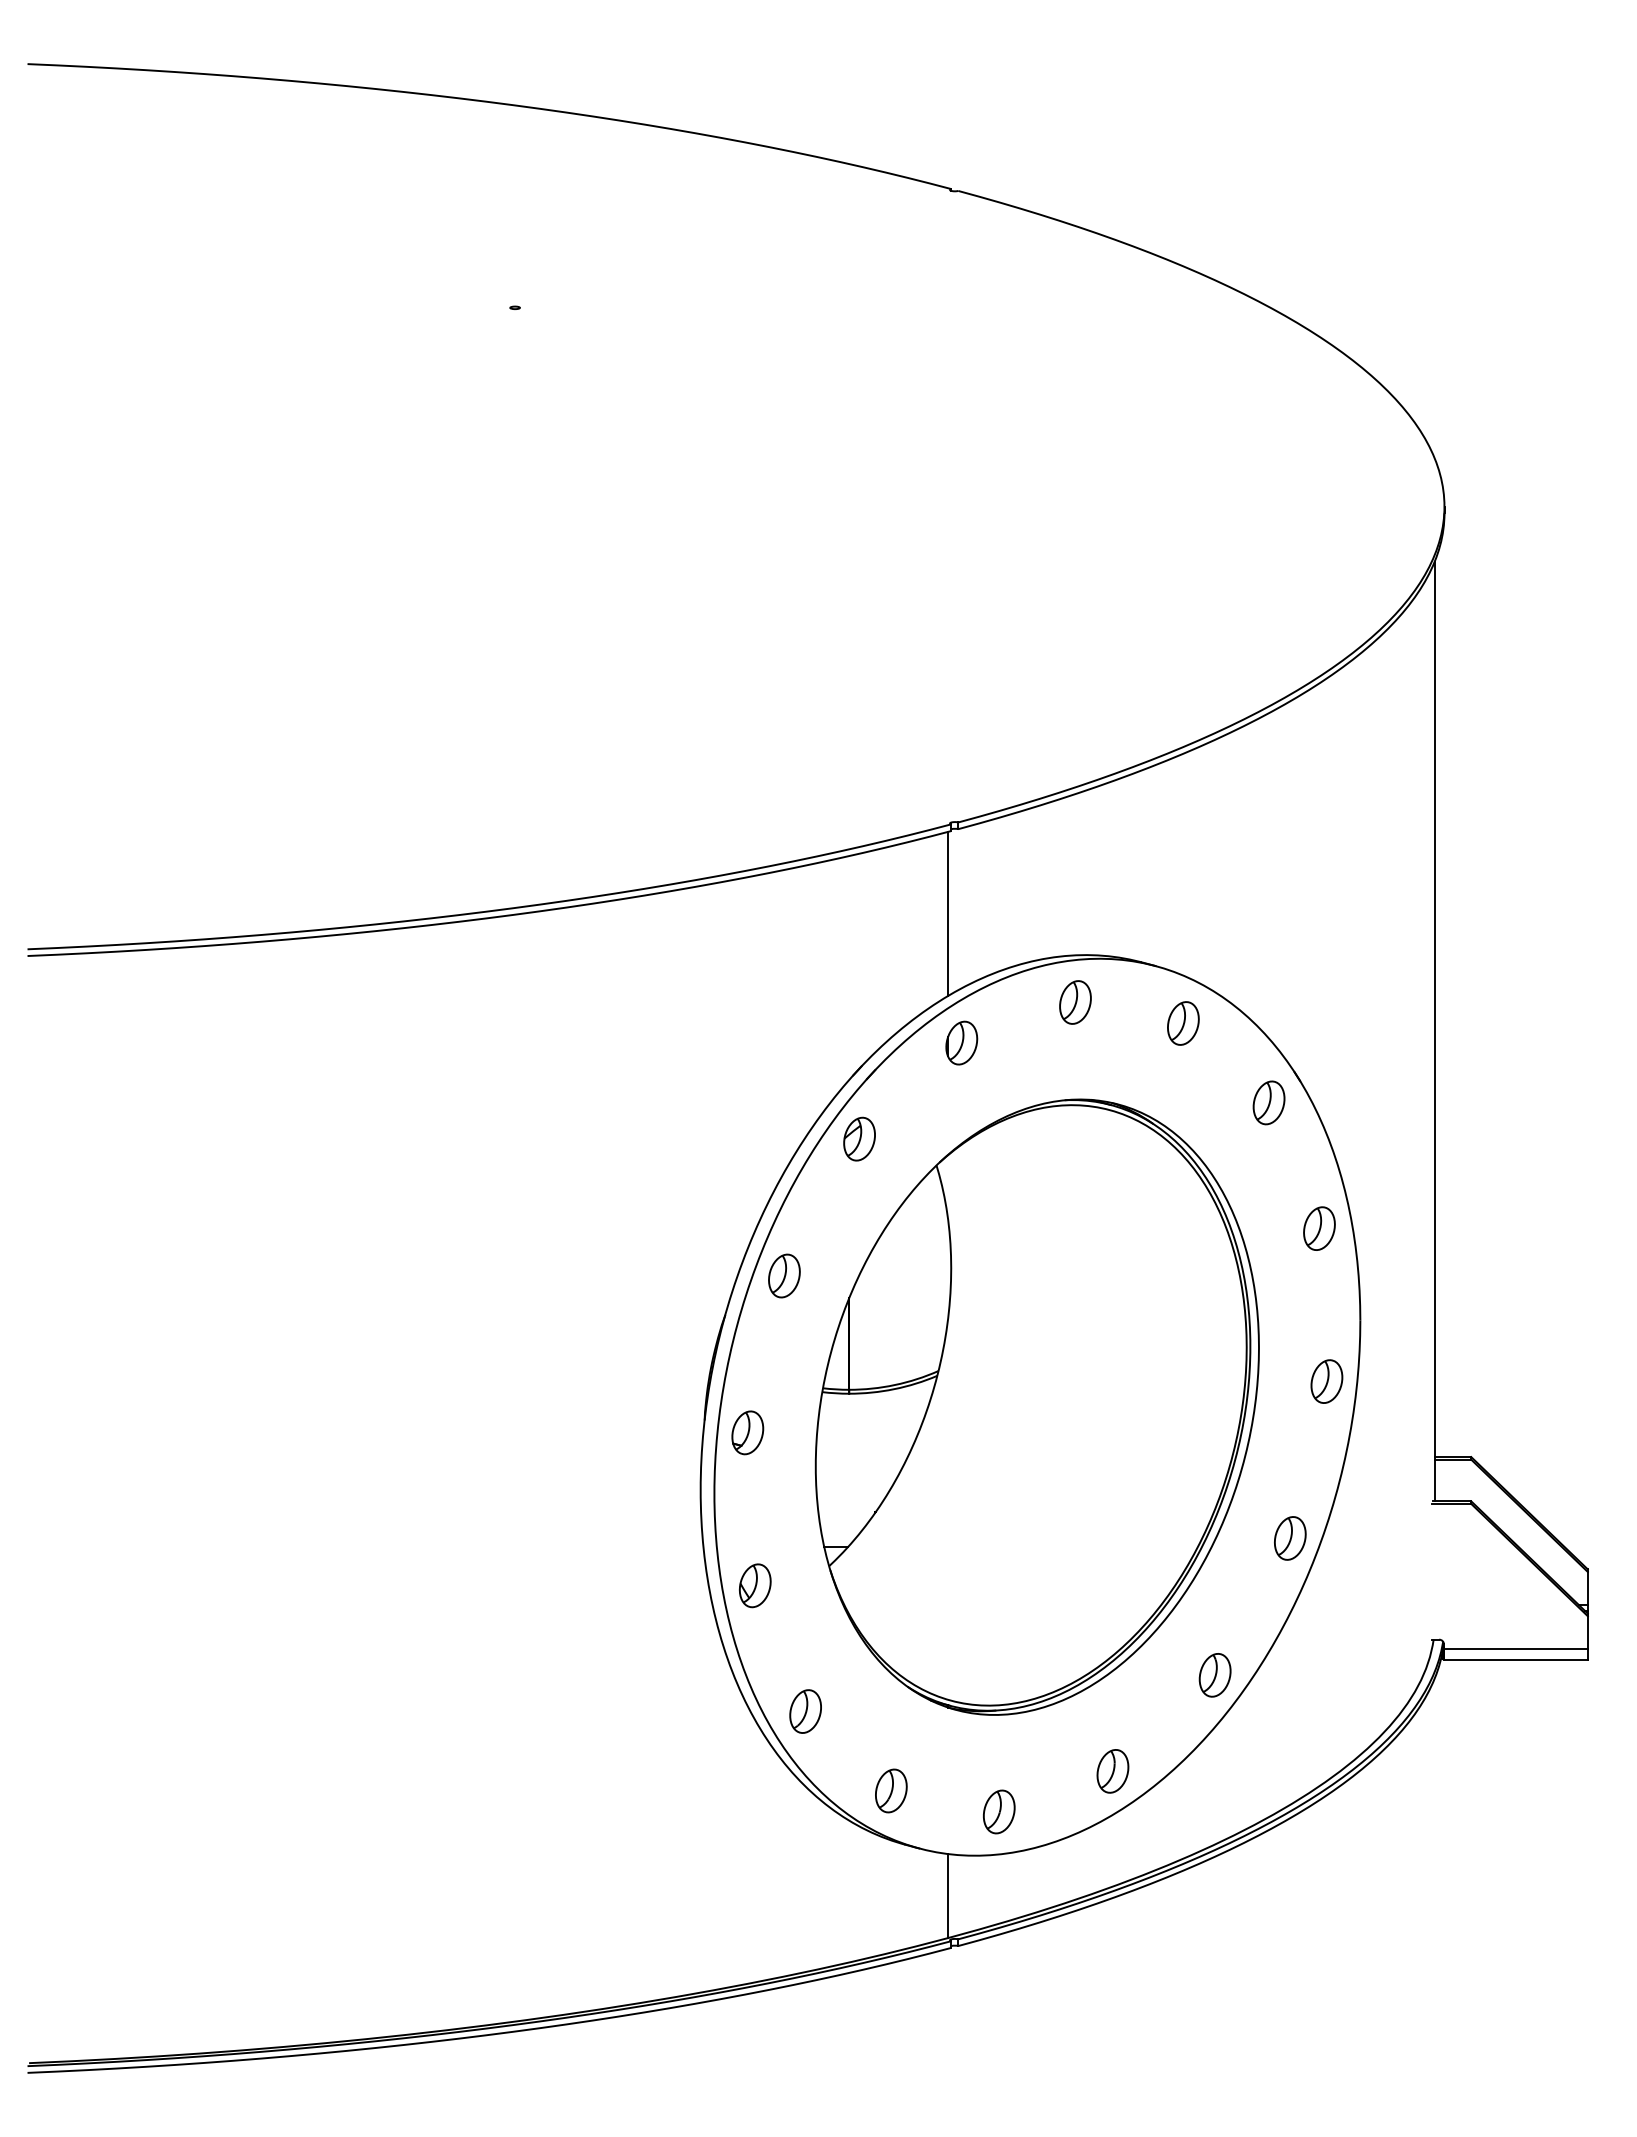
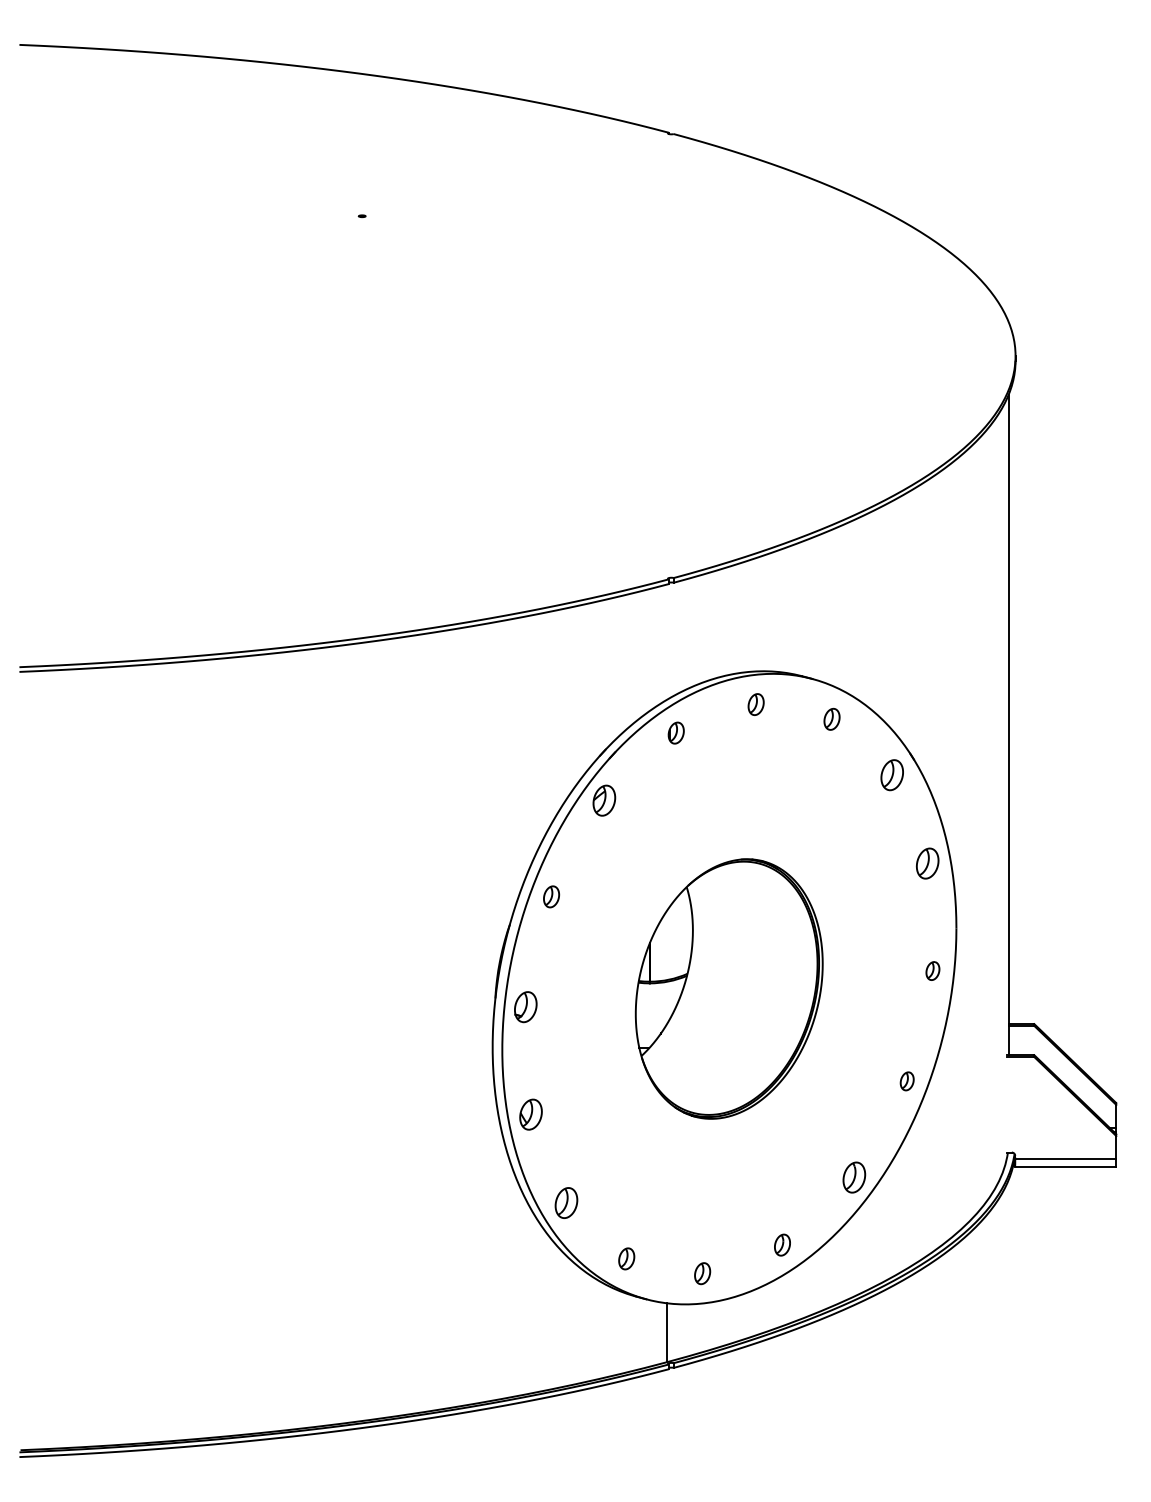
line: (948, 913) -> (666, 642), removed
part: (1075, 1002) -> (756, 704), size x0.7
part: (1183, 1023) -> (832, 719), size x0.7
part: (961, 1042) -> (676, 732), size x0.7
part: (784, 1275) -> (551, 896), size x0.7
part: (1326, 1381) -> (932, 971), size x0.6
part: (1036, 1406) -> (728, 988), size x0.6
part: (1290, 1538) -> (907, 1081), size x0.6
part: (1112, 1771) -> (782, 1245), size x0.7
part: (891, 1790) -> (626, 1258), size x0.7
part: (999, 1811) -> (702, 1273), size x0.7

